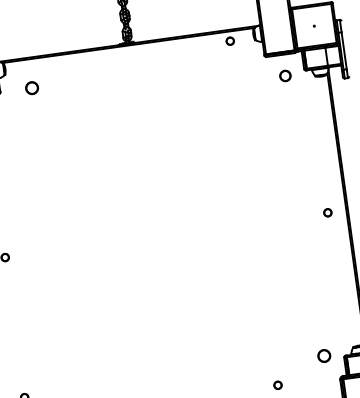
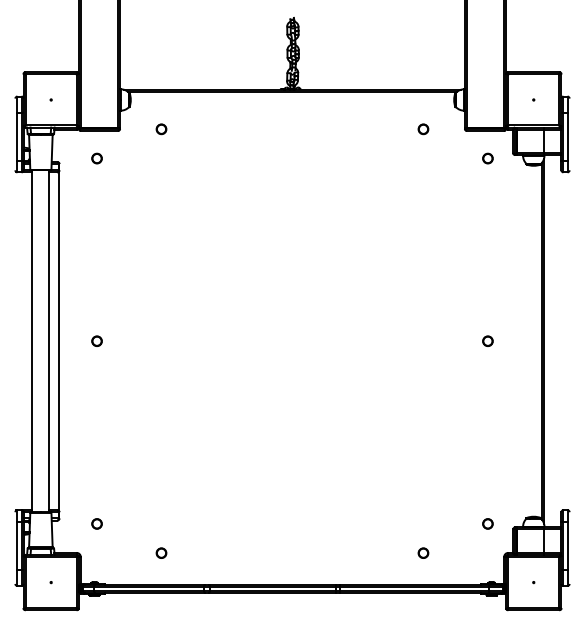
part: (230, 41) -> (423, 129), moved
part: (285, 75) -> (487, 158), size x0.71
part: (32, 88) -> (161, 129), size x0.62
circle: (327, 212) -> (487, 340), moved
circle: (323, 355) -> (487, 523), size x0.62

